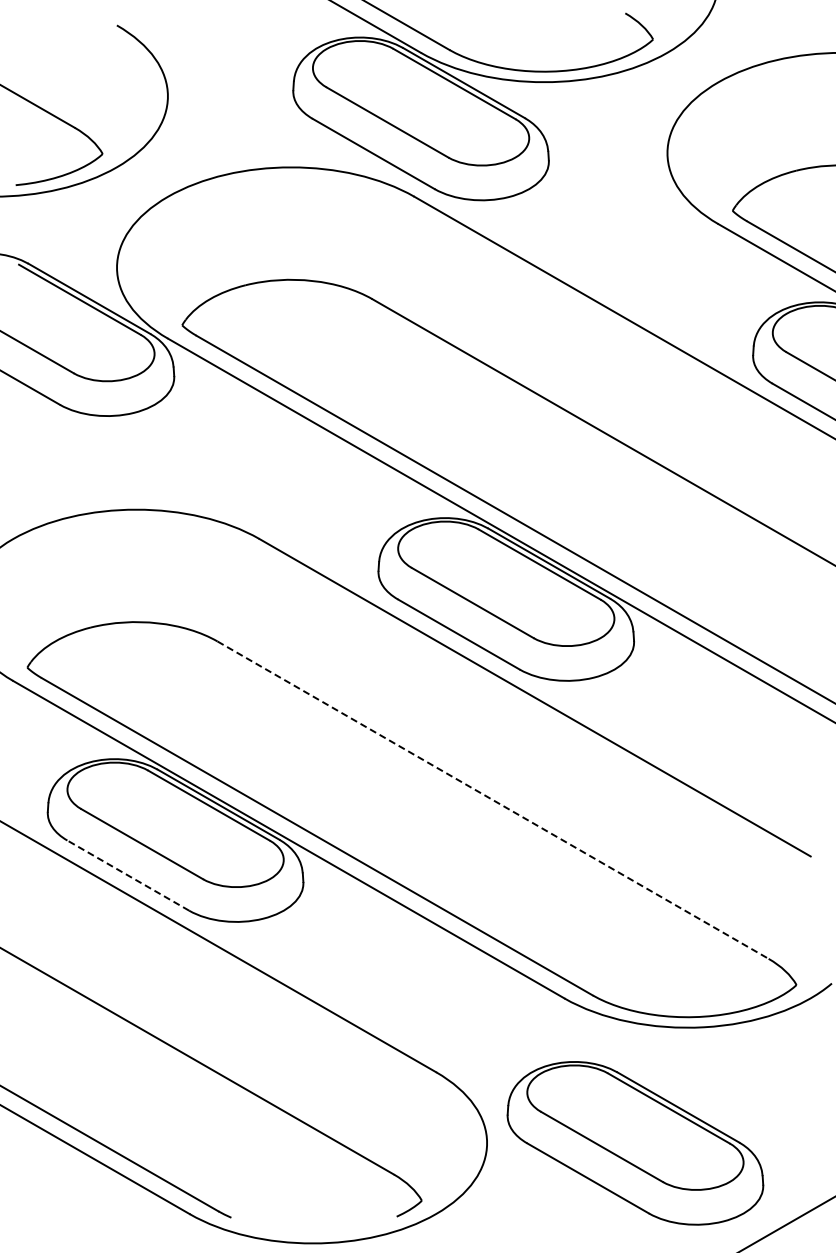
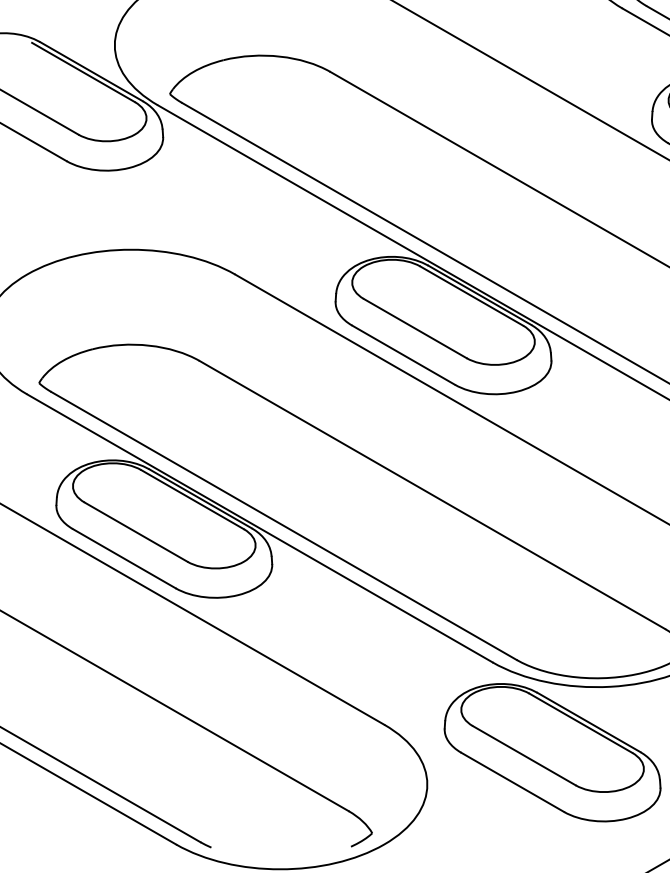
line: (493, 800) -> (432, 495), dashed -> solid
line: (127, 875) -> (123, 558), dashed -> solid
part: (635, 1143) -> (552, 752), moved

